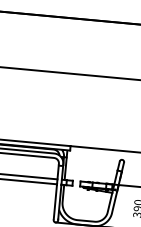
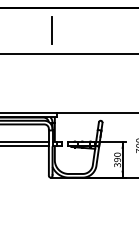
line: (73, 45) -> (51, 30), added

